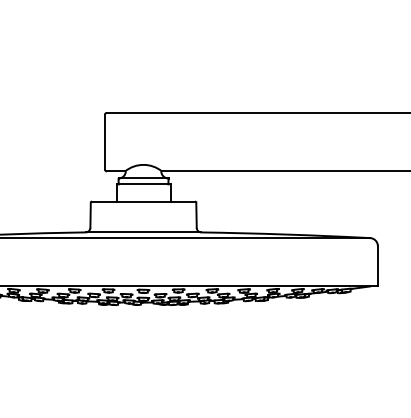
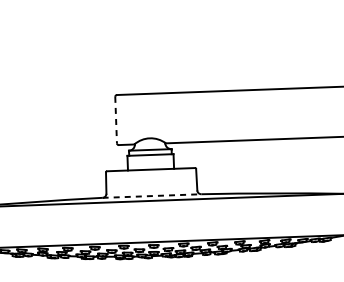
line: (104, 142) -> (115, 120), solid -> dashed
line: (143, 232) -> (151, 196), solid -> dashed

